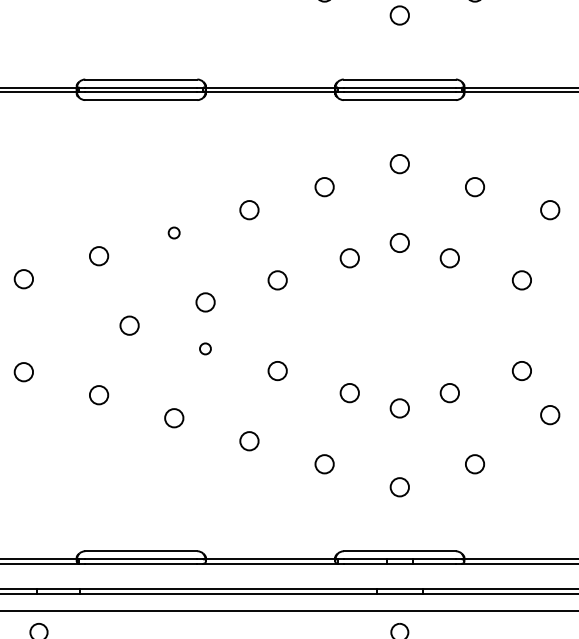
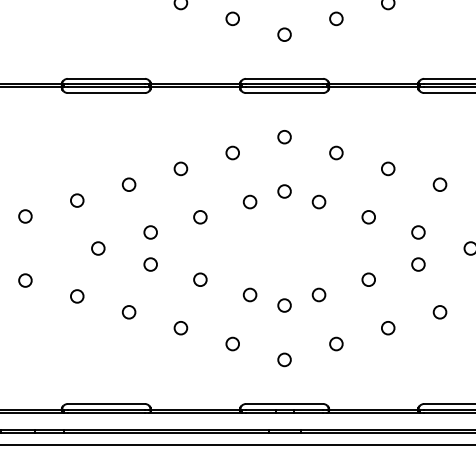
circle: (173, 232) -> (128, 184), size x1.67
circle: (205, 348) -> (150, 264), size x1.67
circle: (550, 415) -> (388, 328), moved

